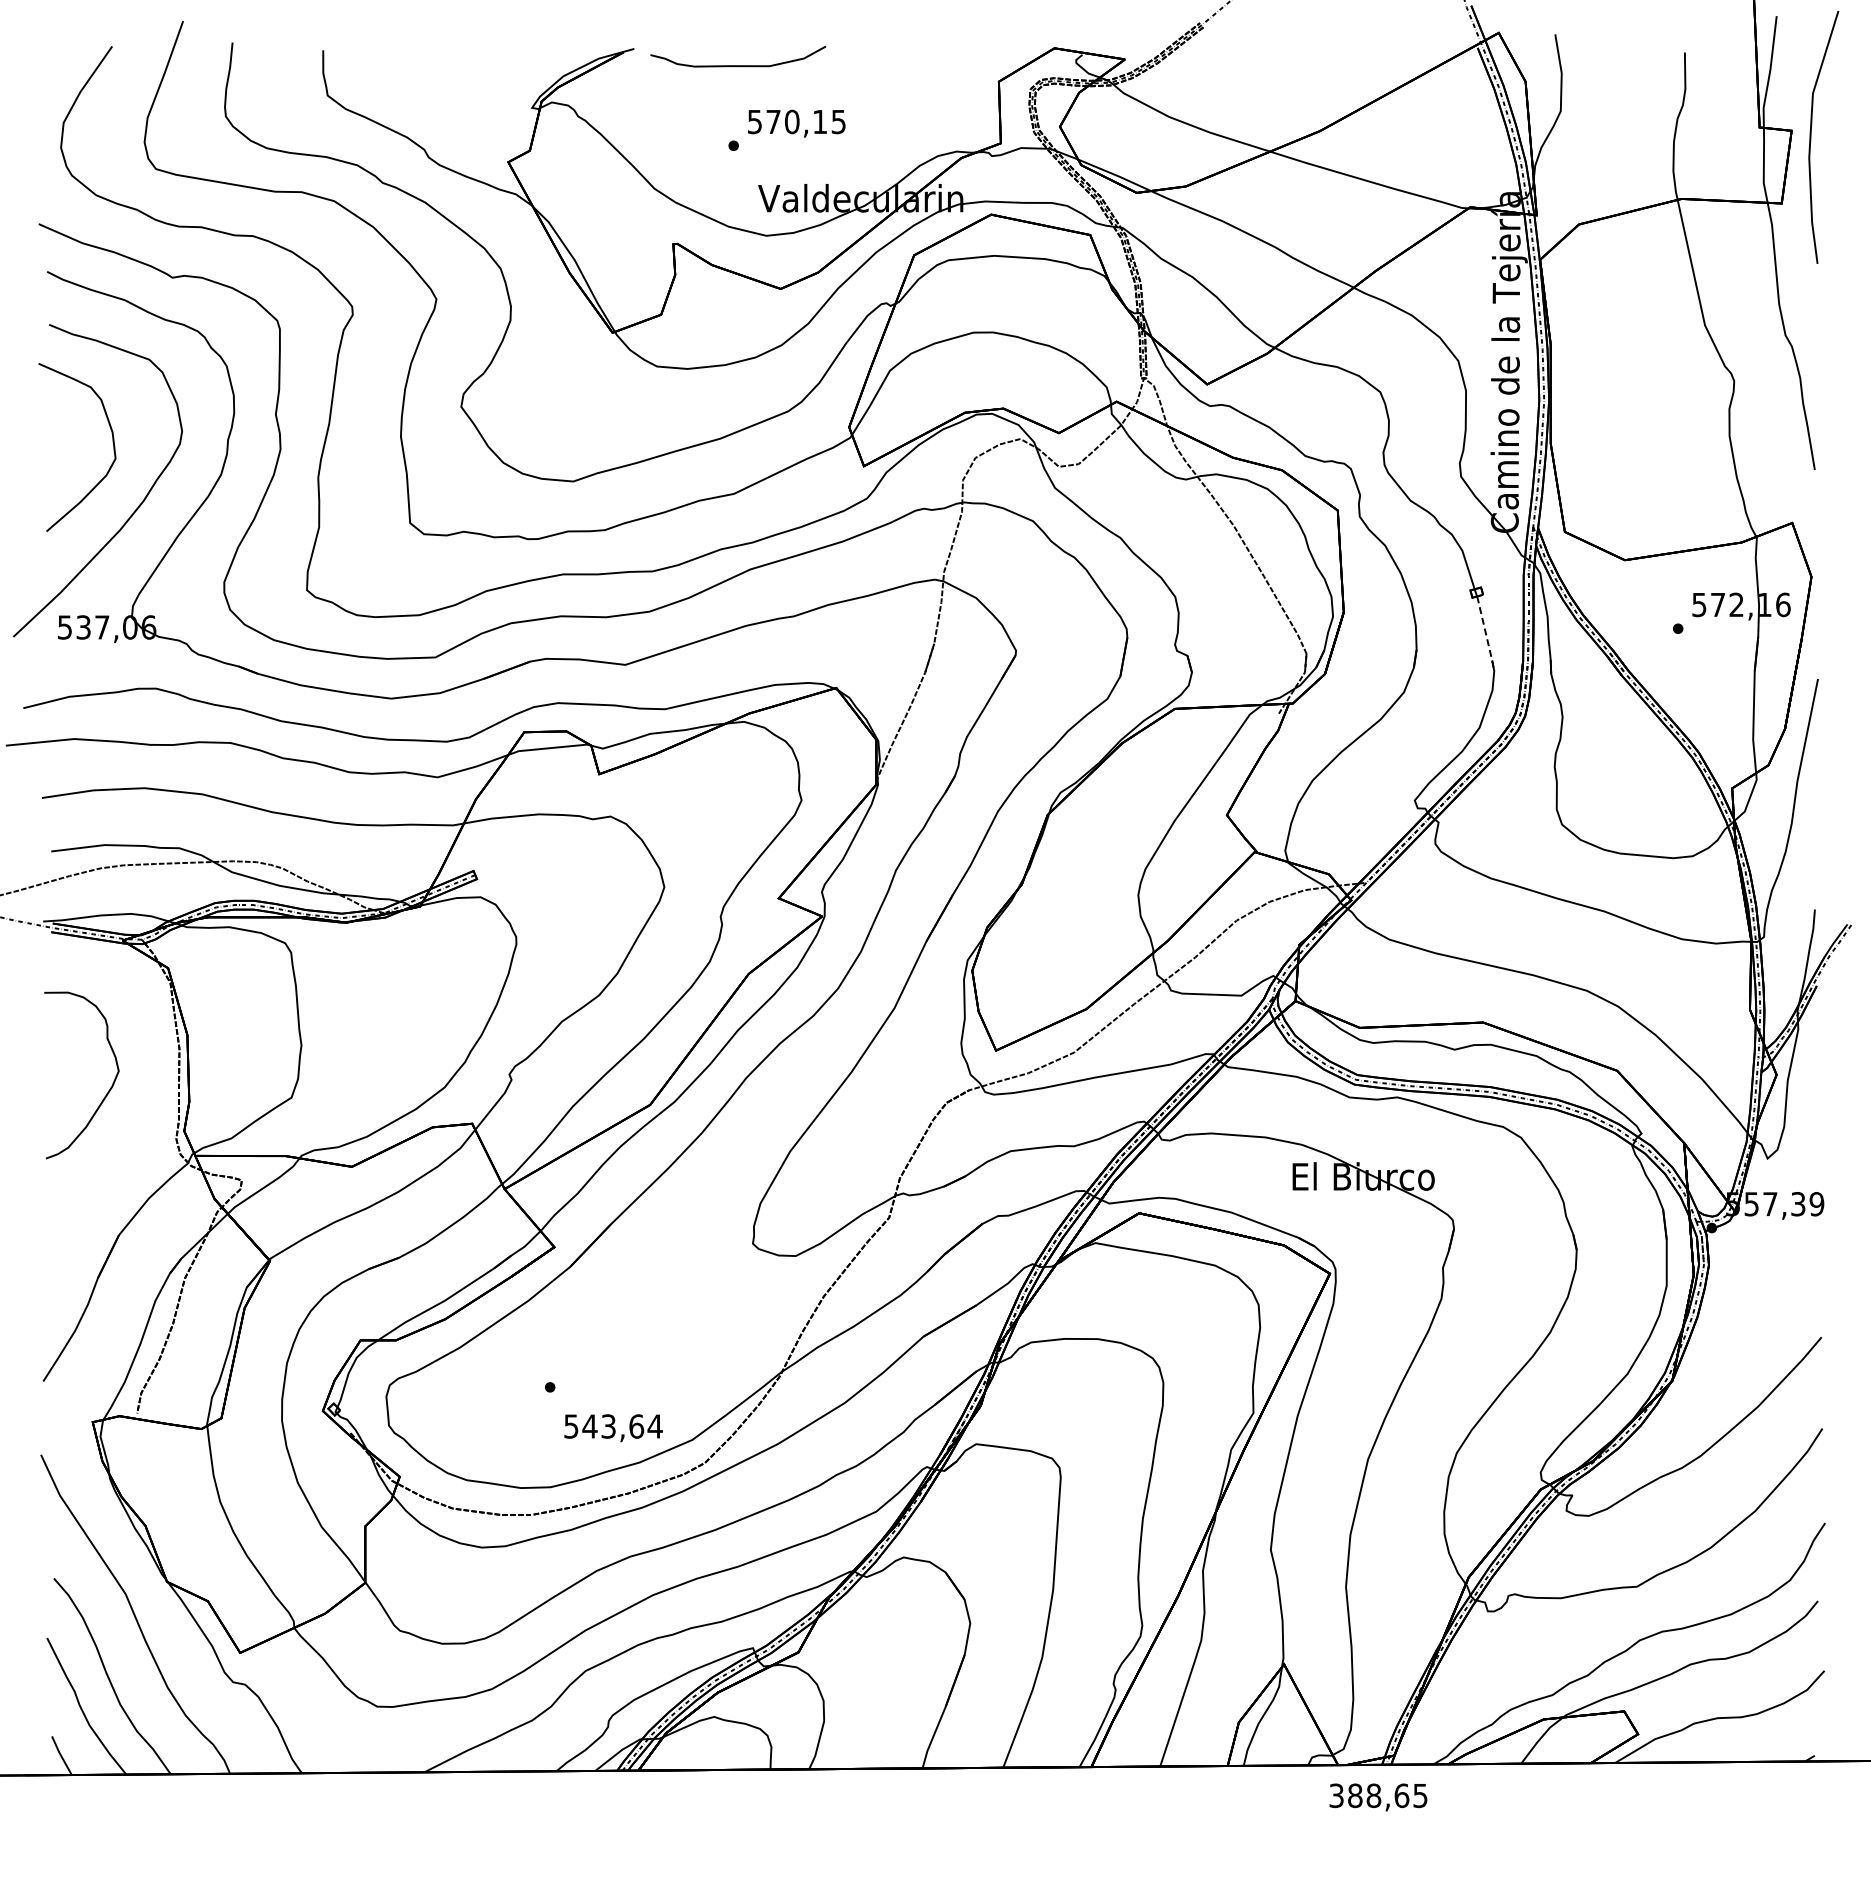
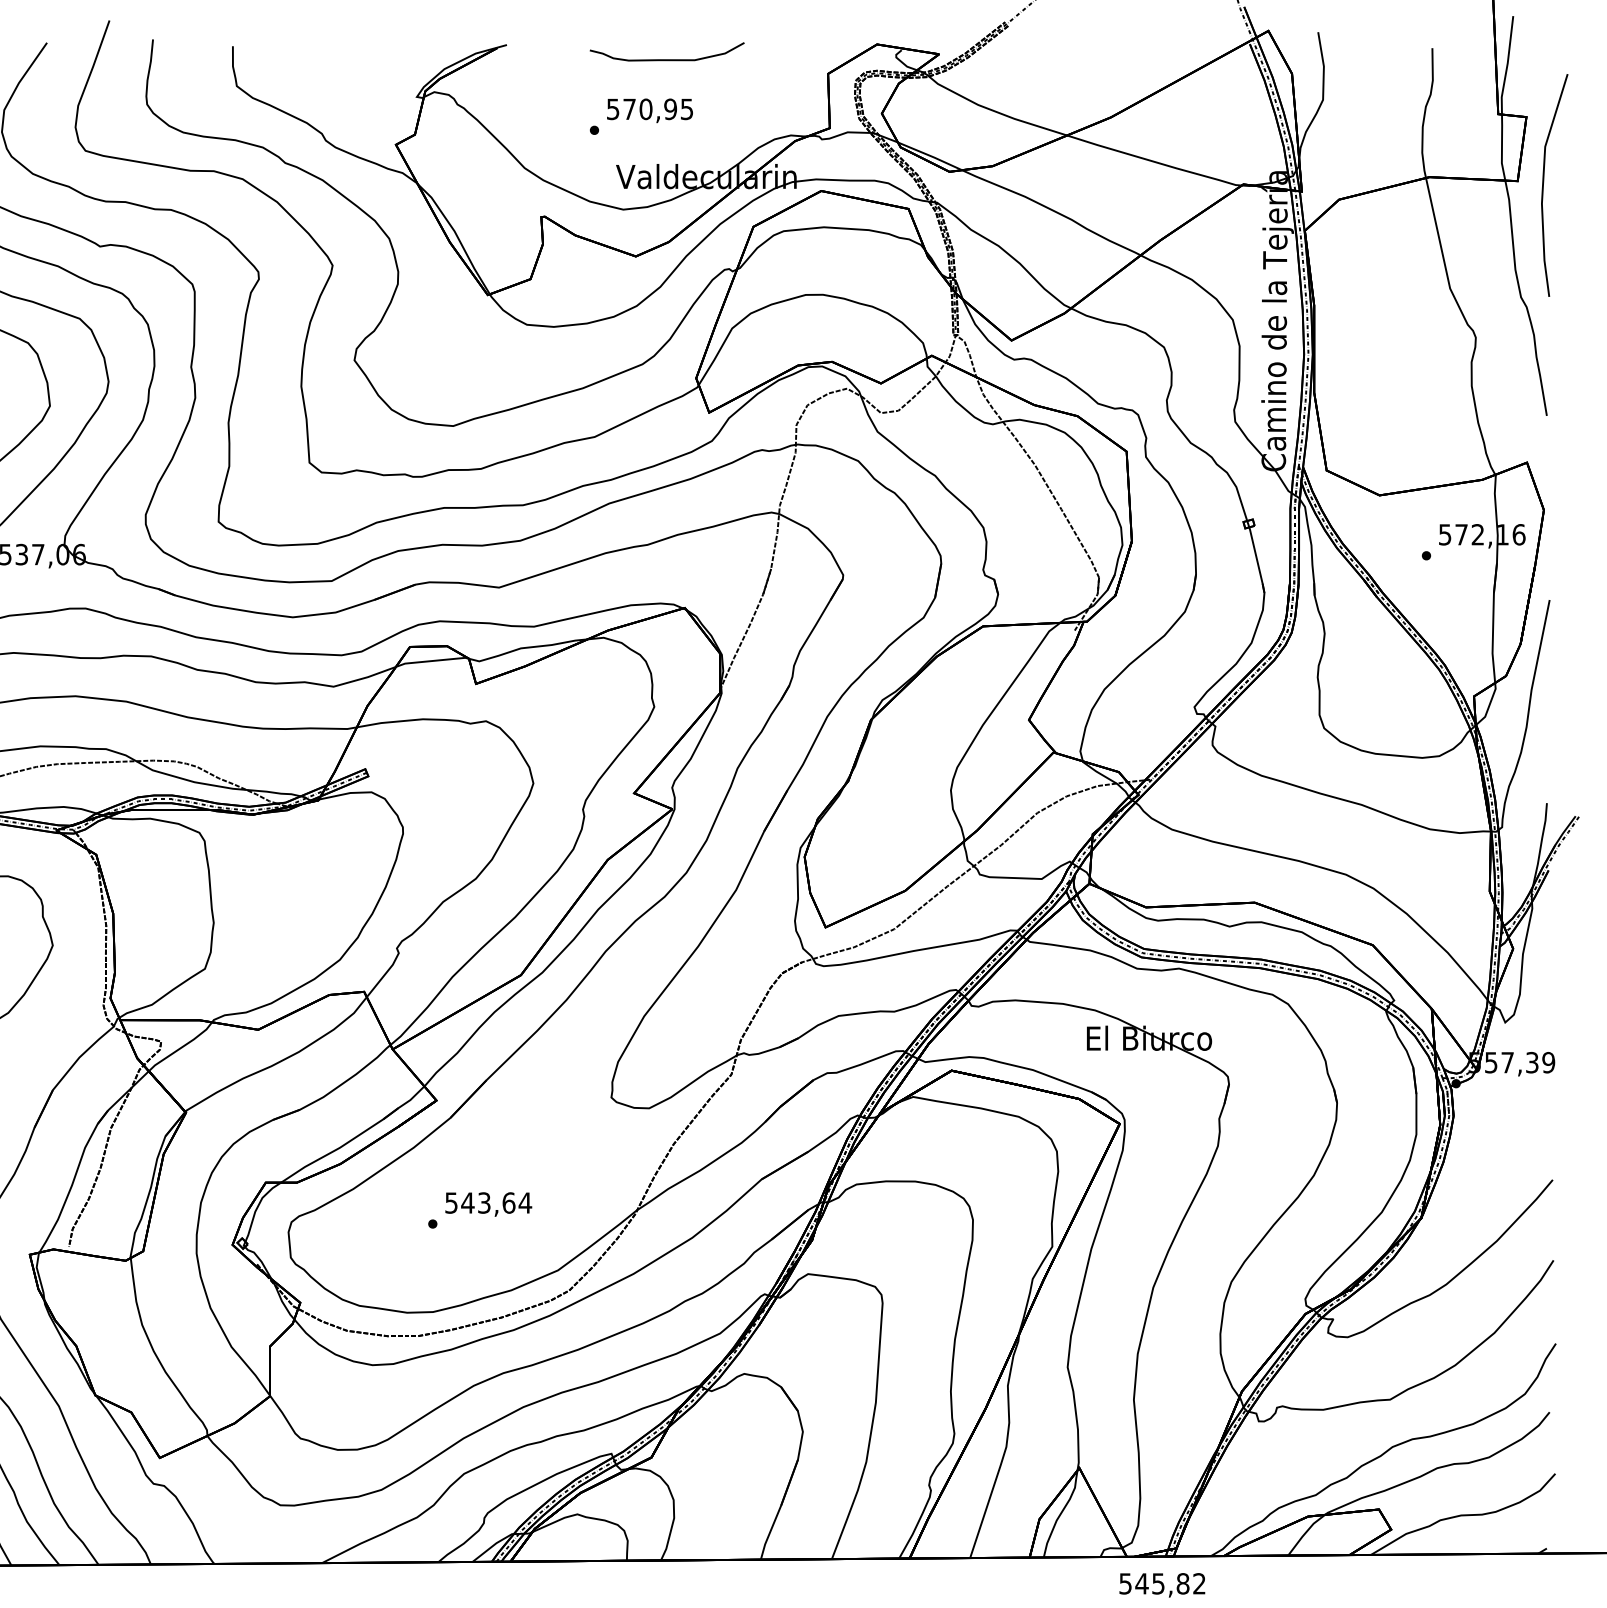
curve: (738, 65) -> (667, 59), moved
text: (819, 121) -> (670, 108), 570,15 -> 570,95
line: (1811, 136) -> (1543, 184), moved
line: (1485, 633) -> (1256, 559), dashed -> solid
text: (613, 1428) -> (488, 1204), moved
text: (1378, 1795) -> (1162, 1583), 388,65 -> 545,82

